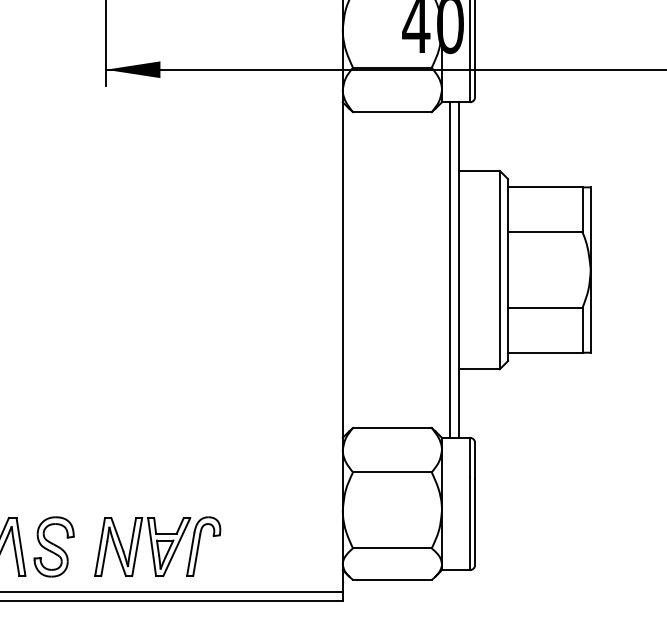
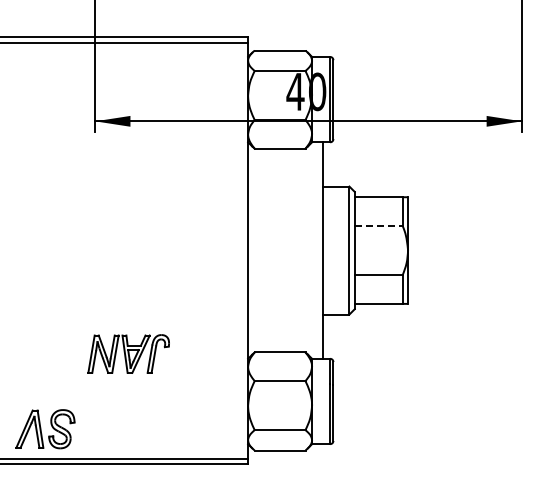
line: (544, 232) -> (378, 226), solid -> dashed
line: (450, 269) -> (317, 250), removed
part: (157, 545) -> (128, 353), moved

